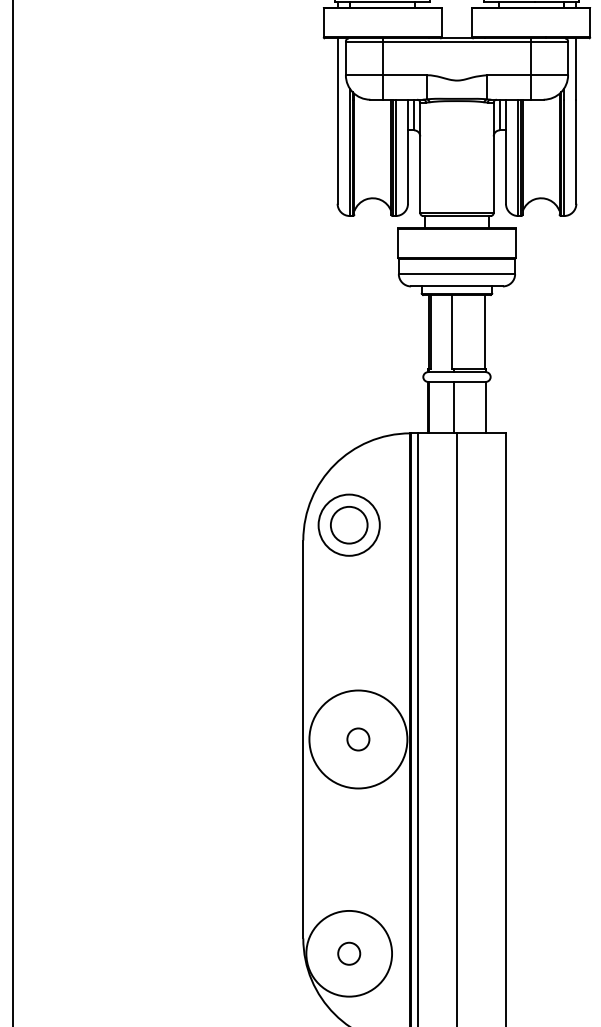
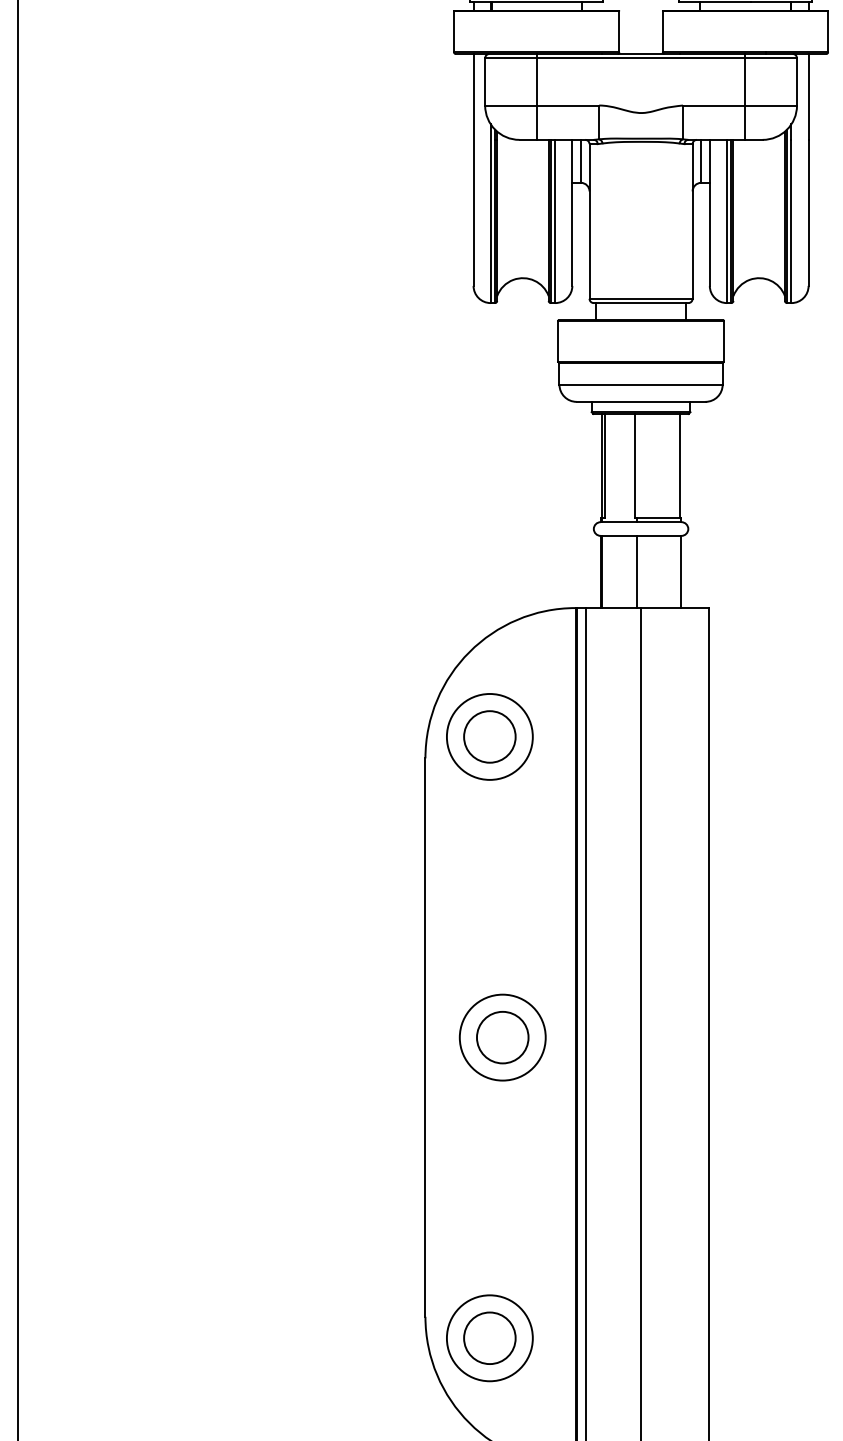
circle: (358, 739) -> (502, 1037), size x0.62
circle: (358, 739) -> (502, 1037), size x1.67
circle: (348, 953) -> (488, 1337), size x0.71
circle: (348, 953) -> (488, 1337), size x1.67

